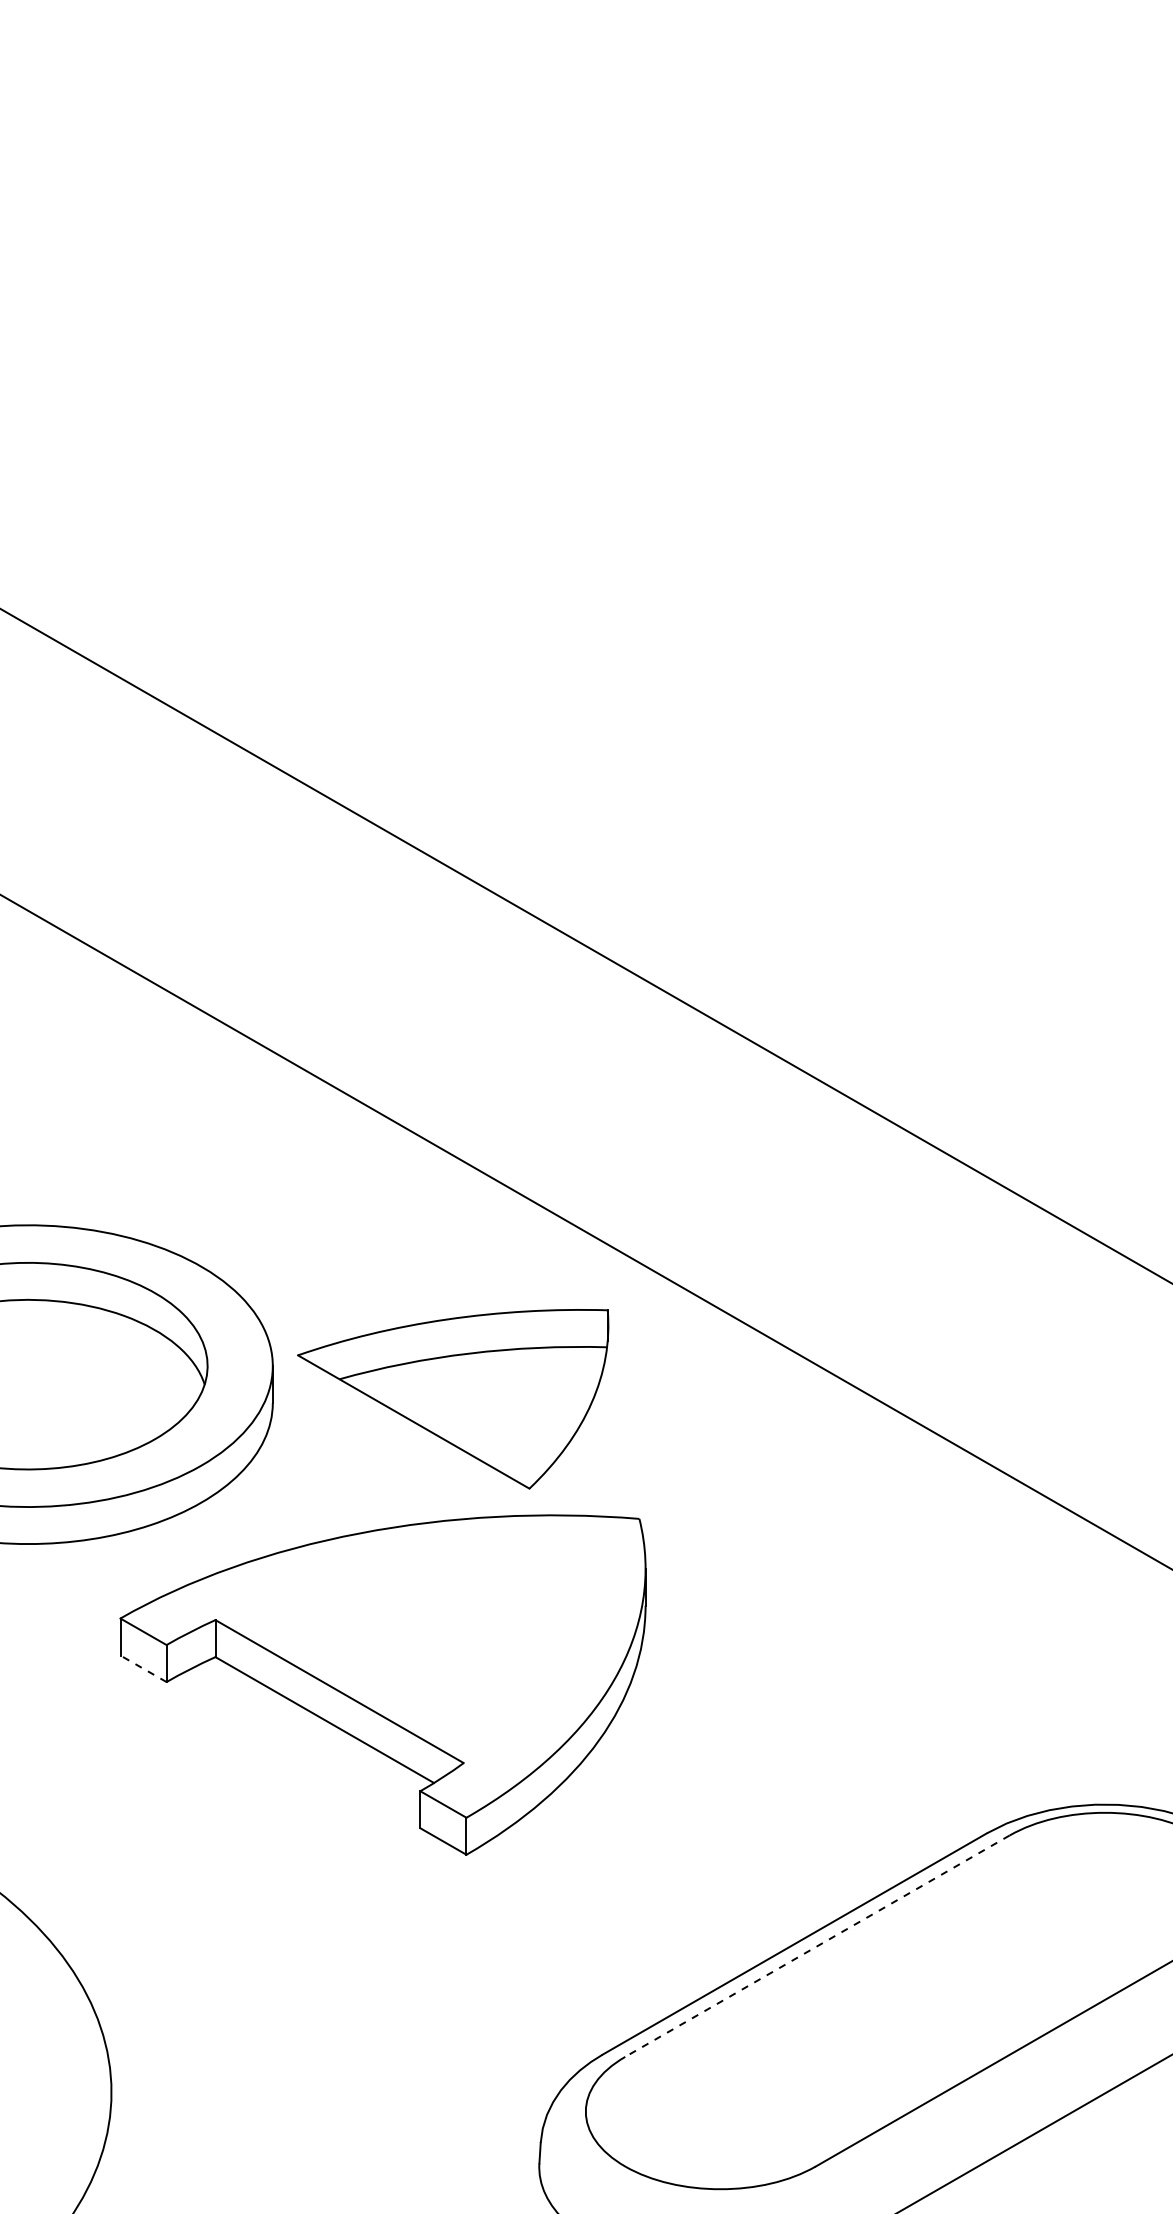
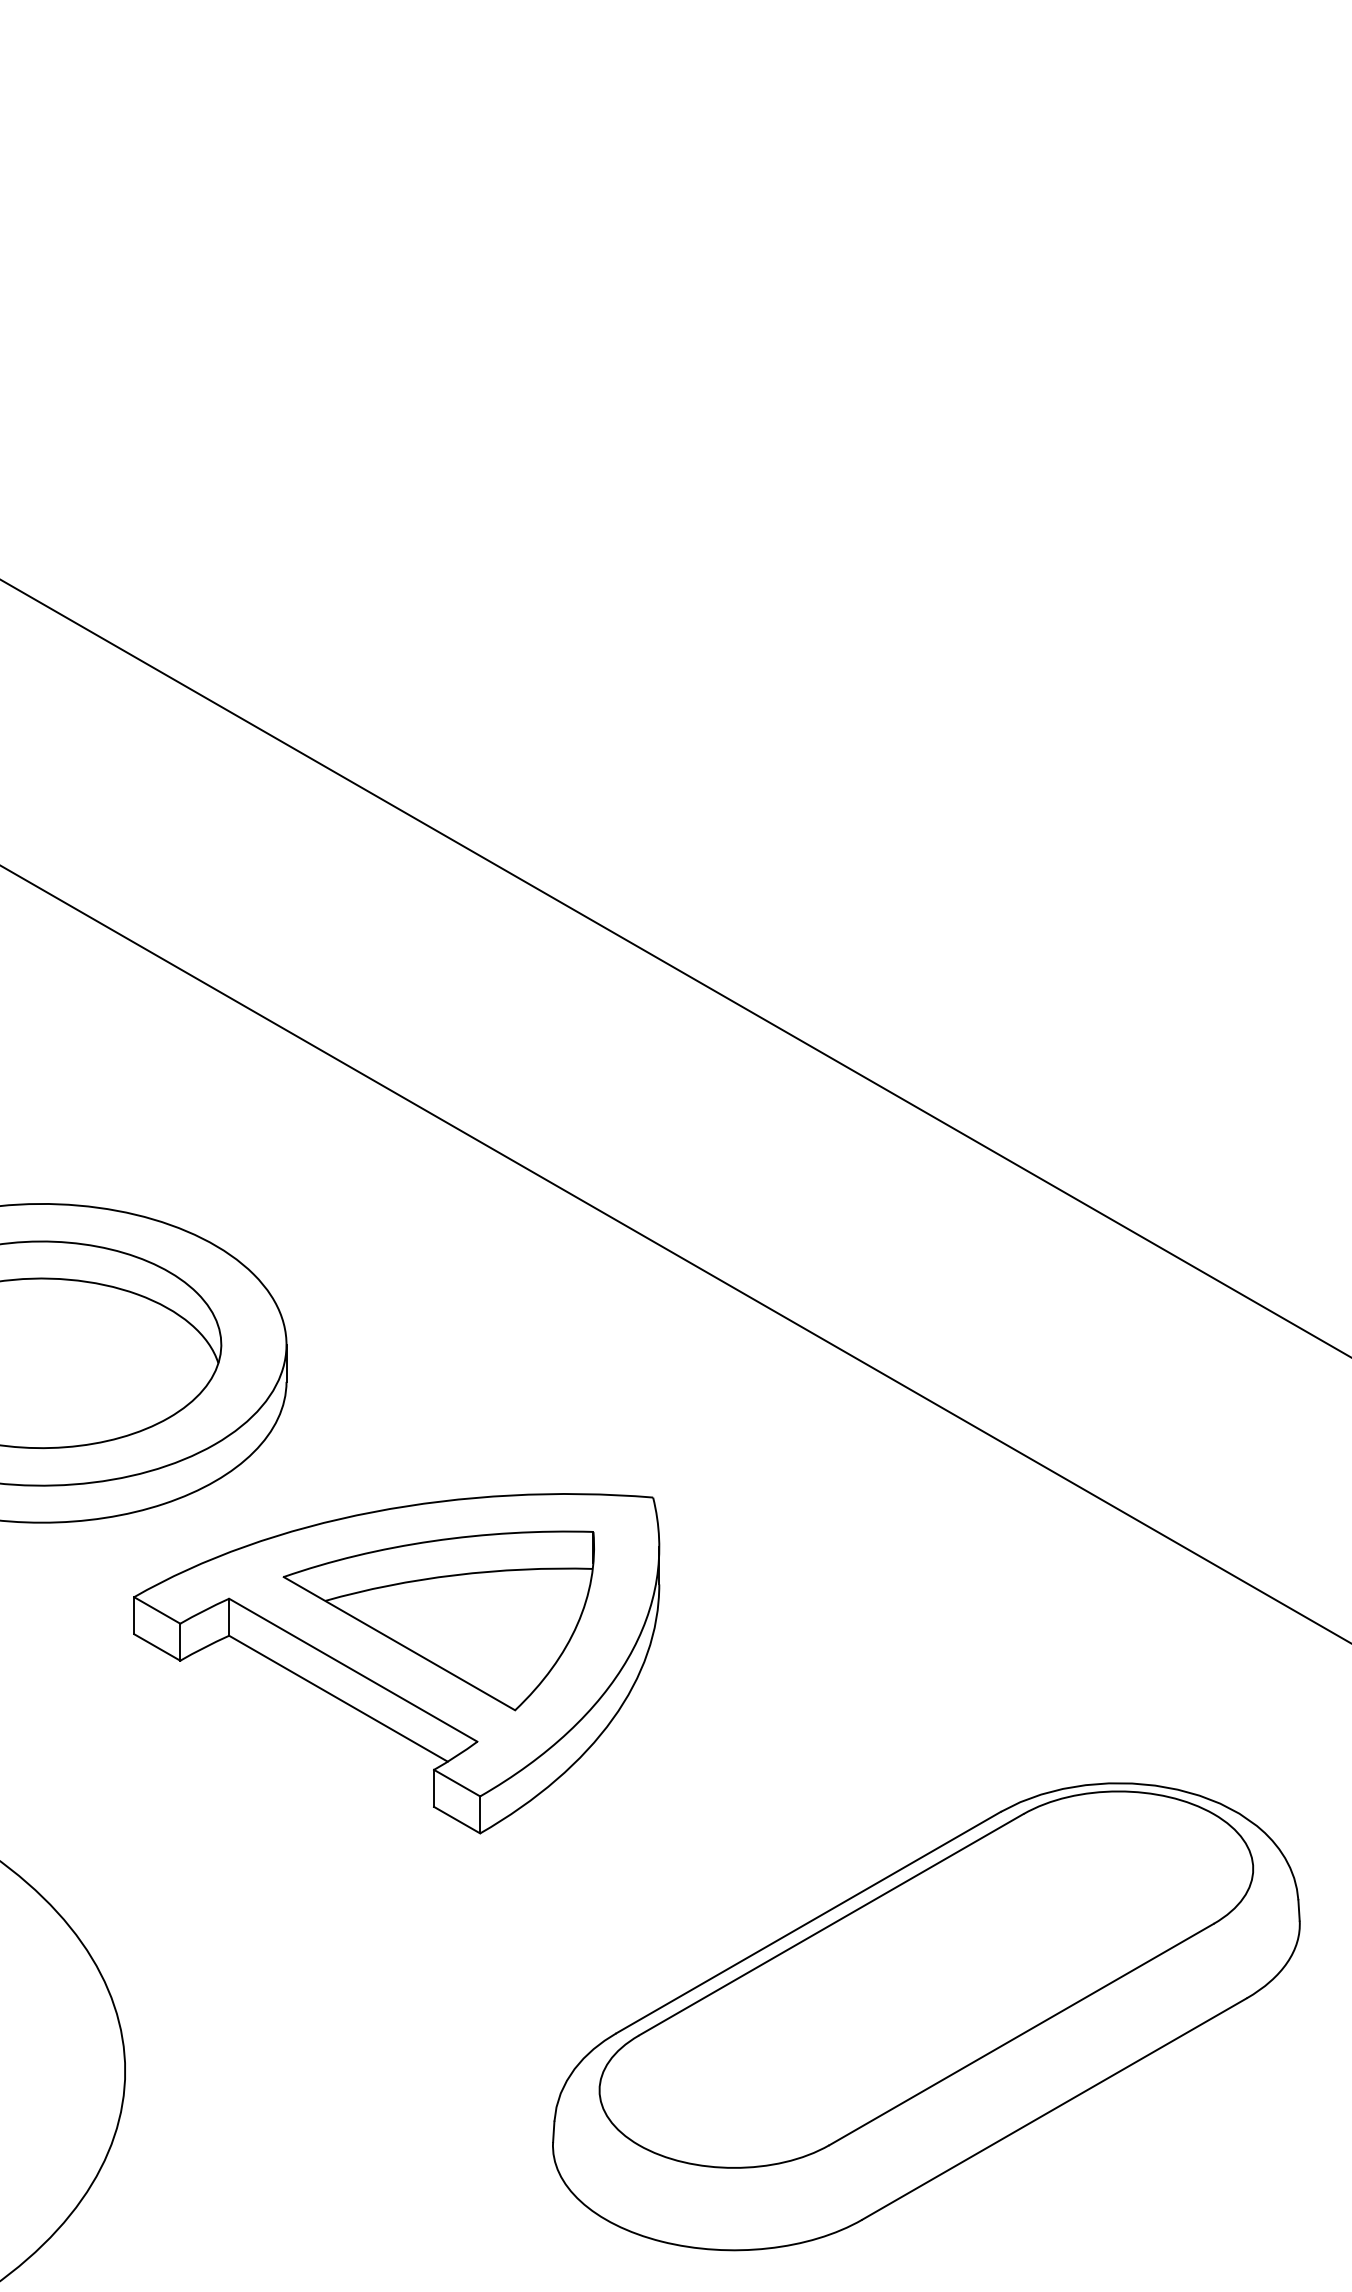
part: (452, 1398) -> (438, 1620), moved
line: (143, 1668) -> (157, 1647), dashed -> solid
line: (817, 1945) -> (831, 1924), dashed -> solid

